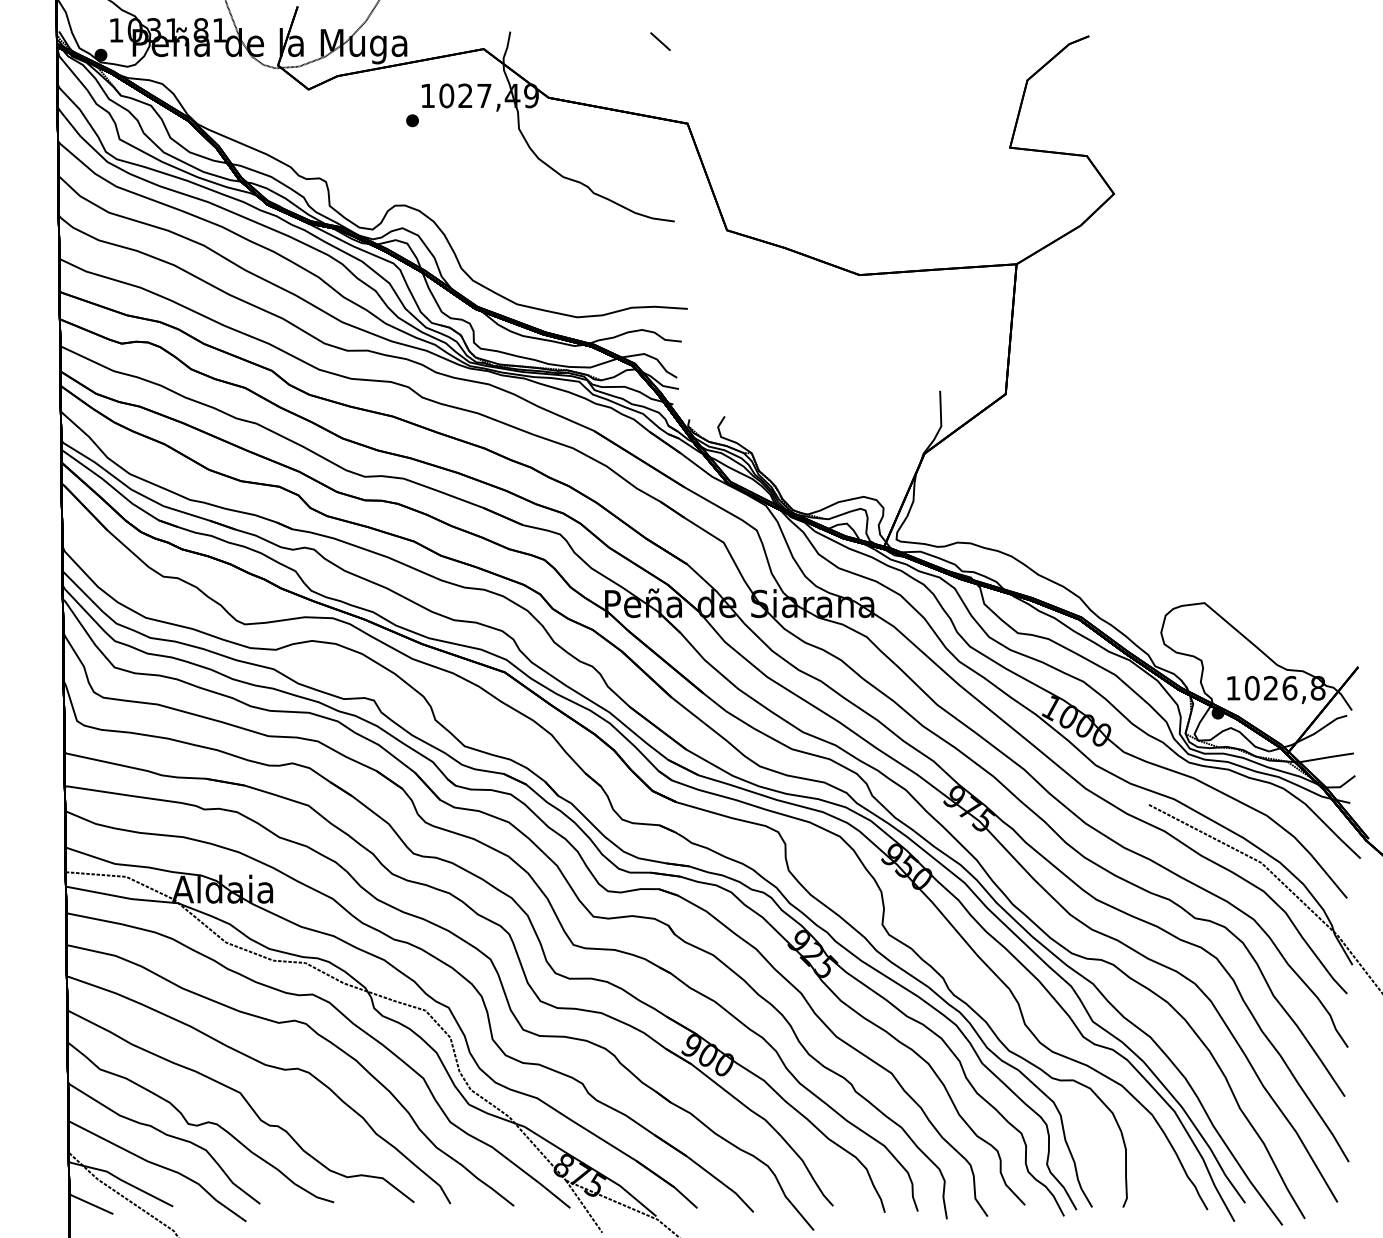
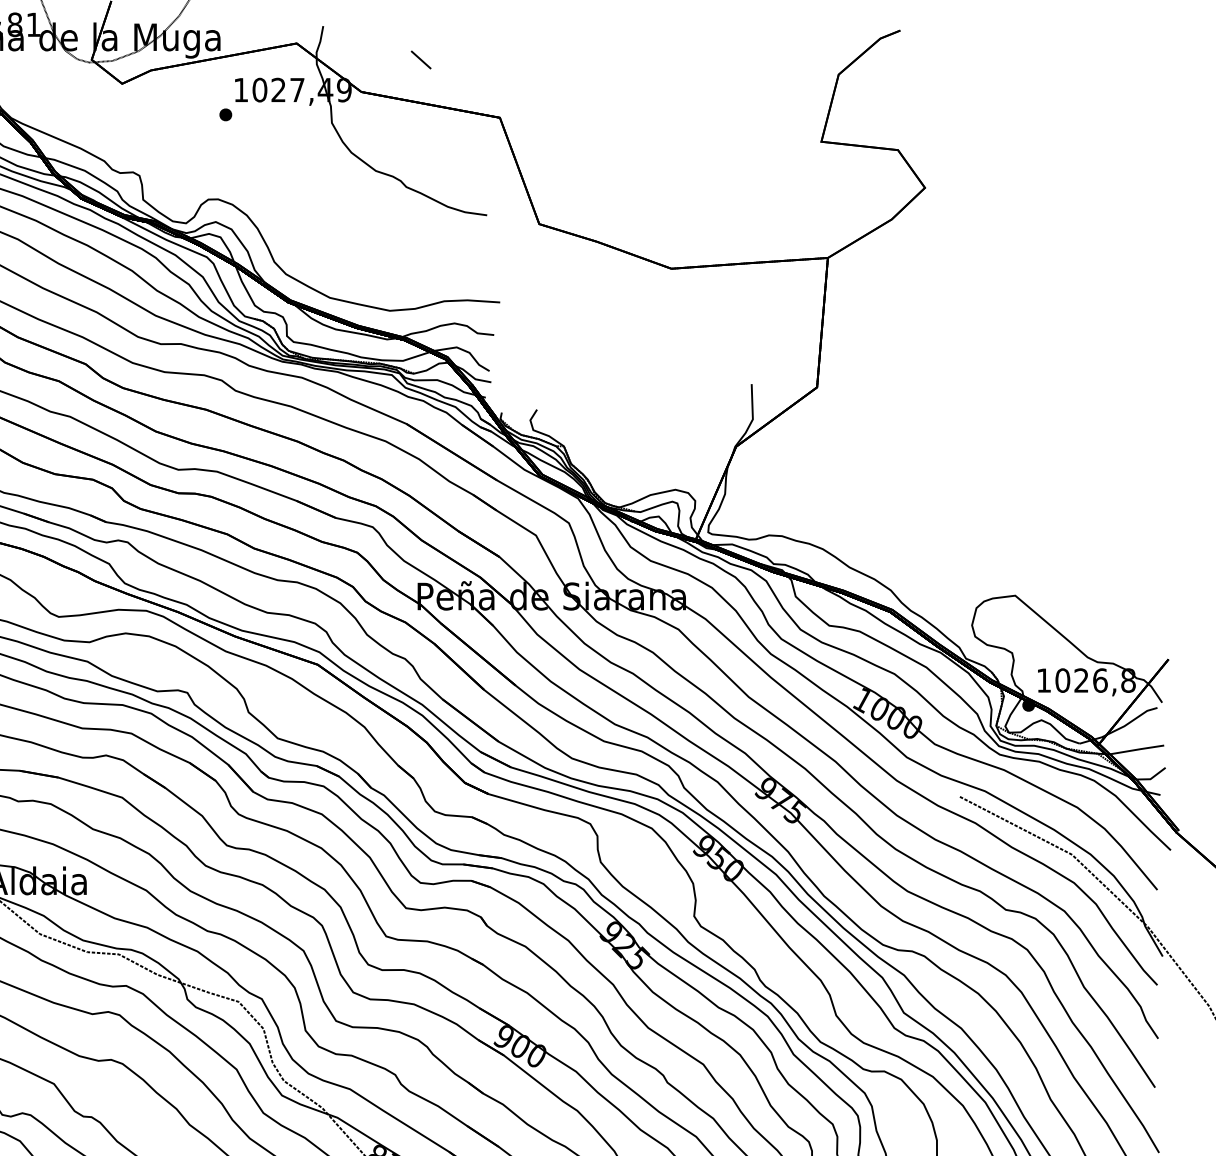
line: (660, 41) -> (421, 59), moved

